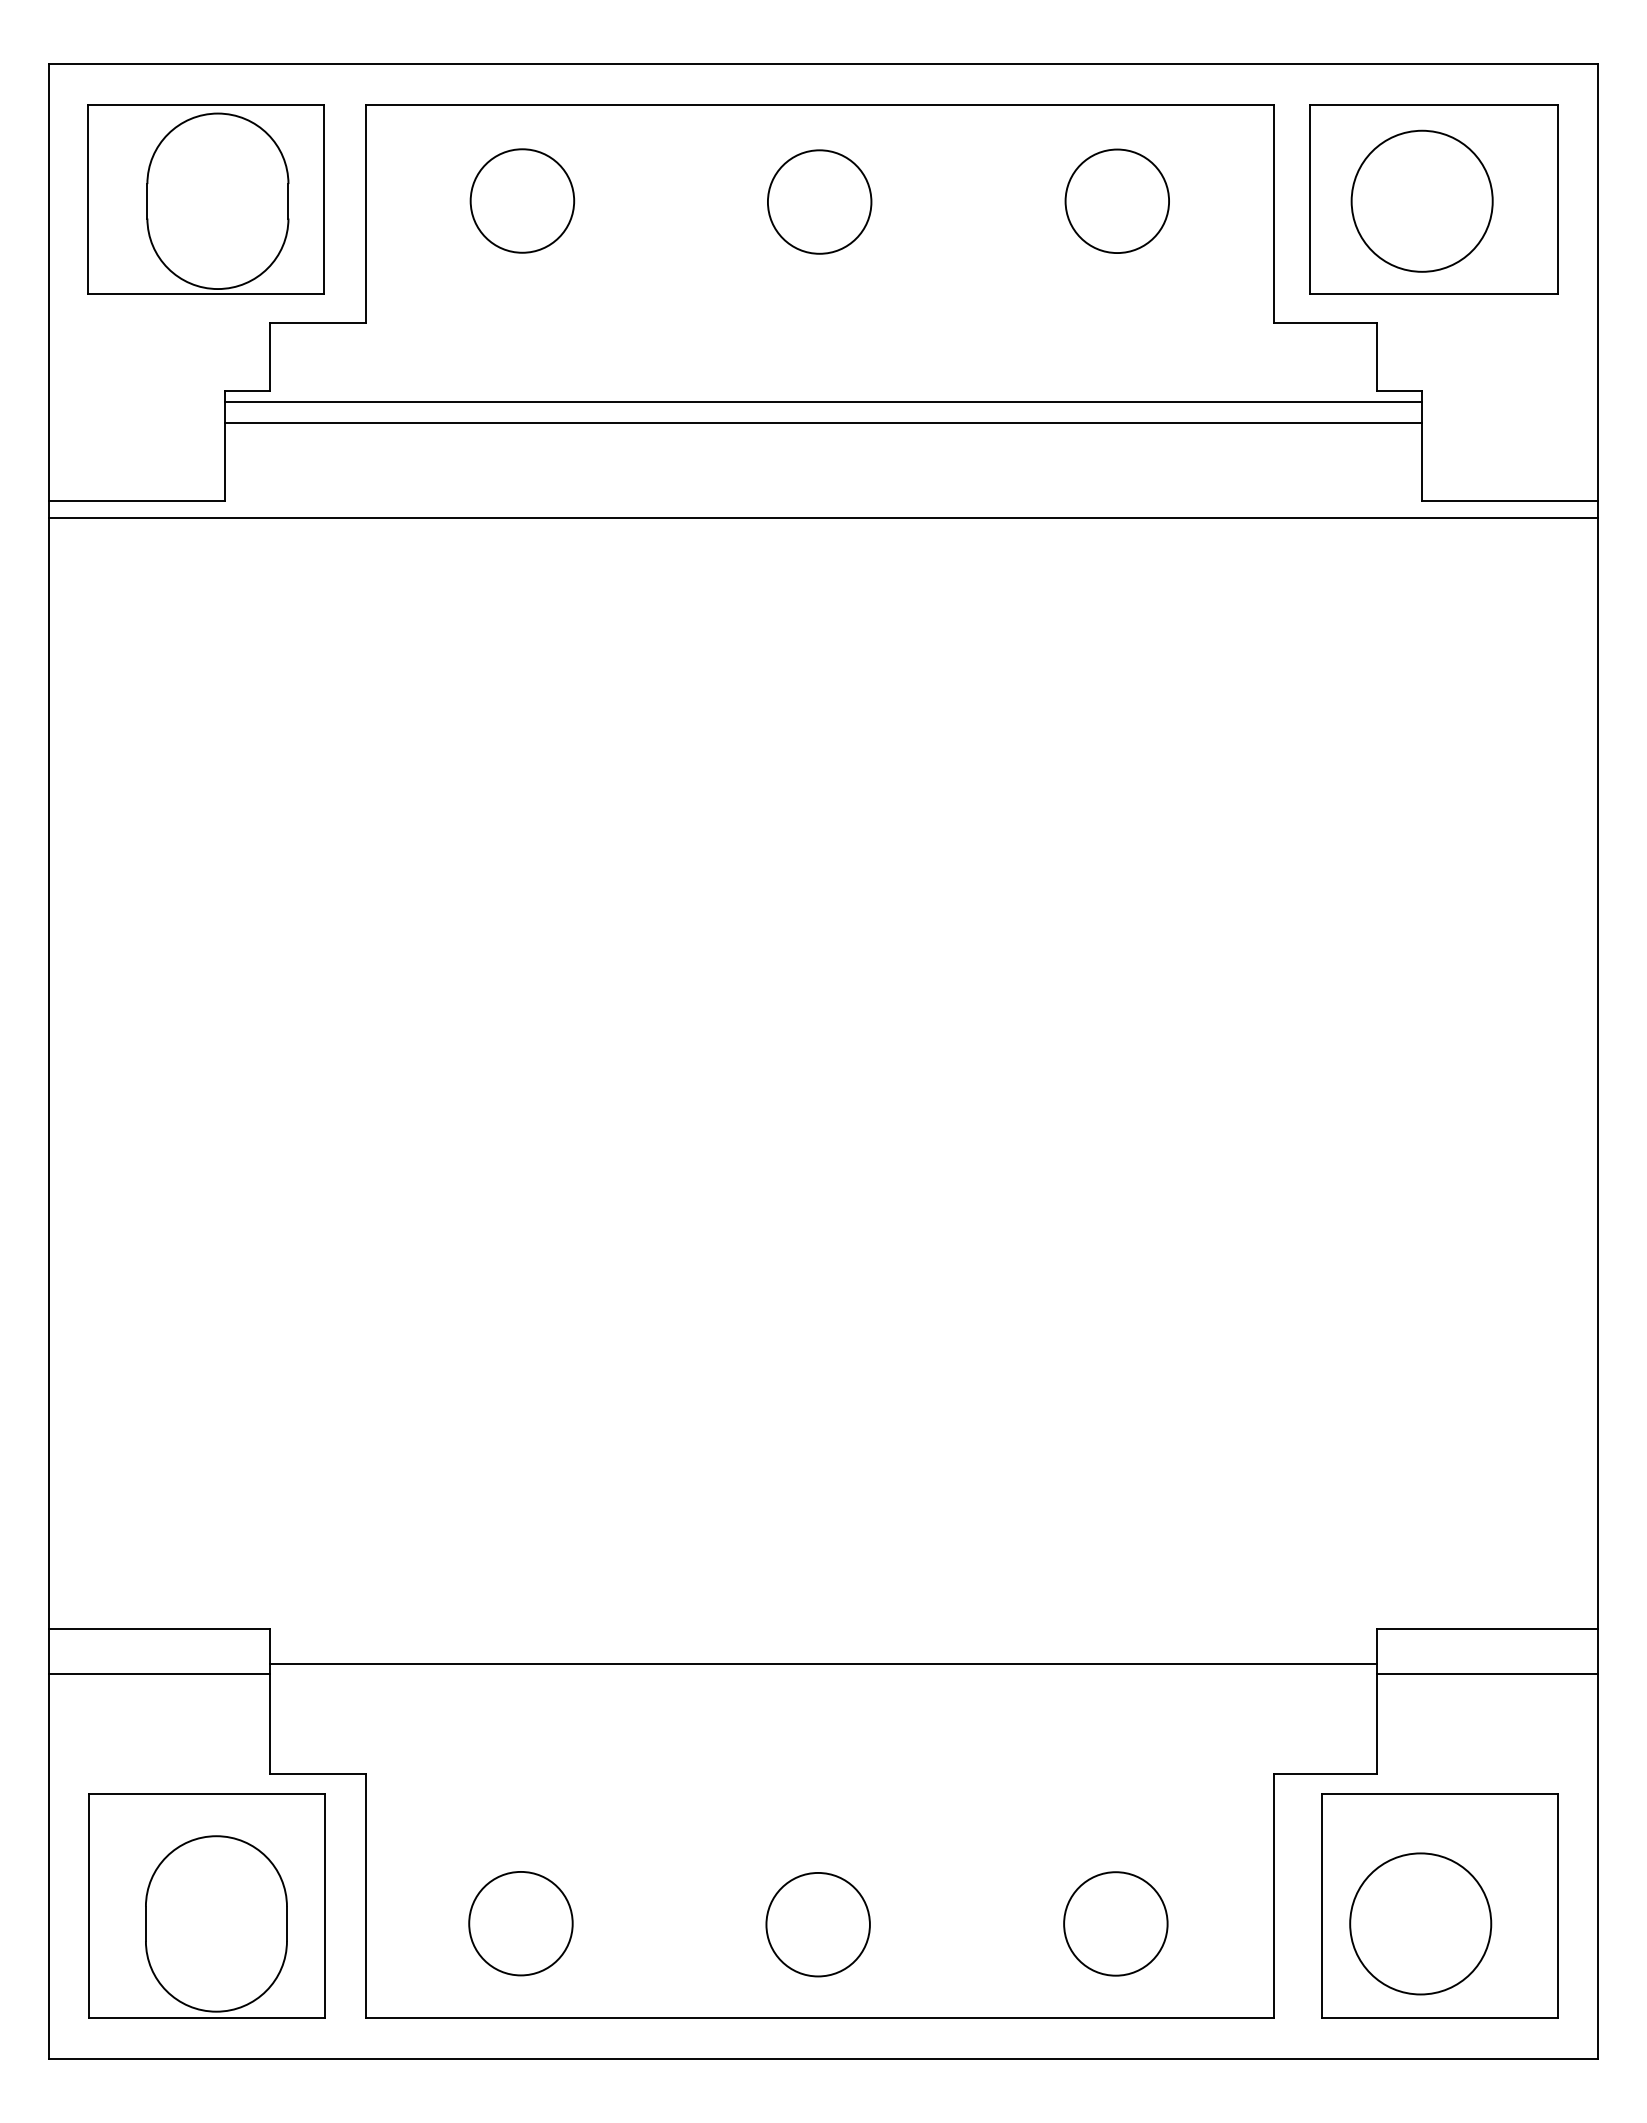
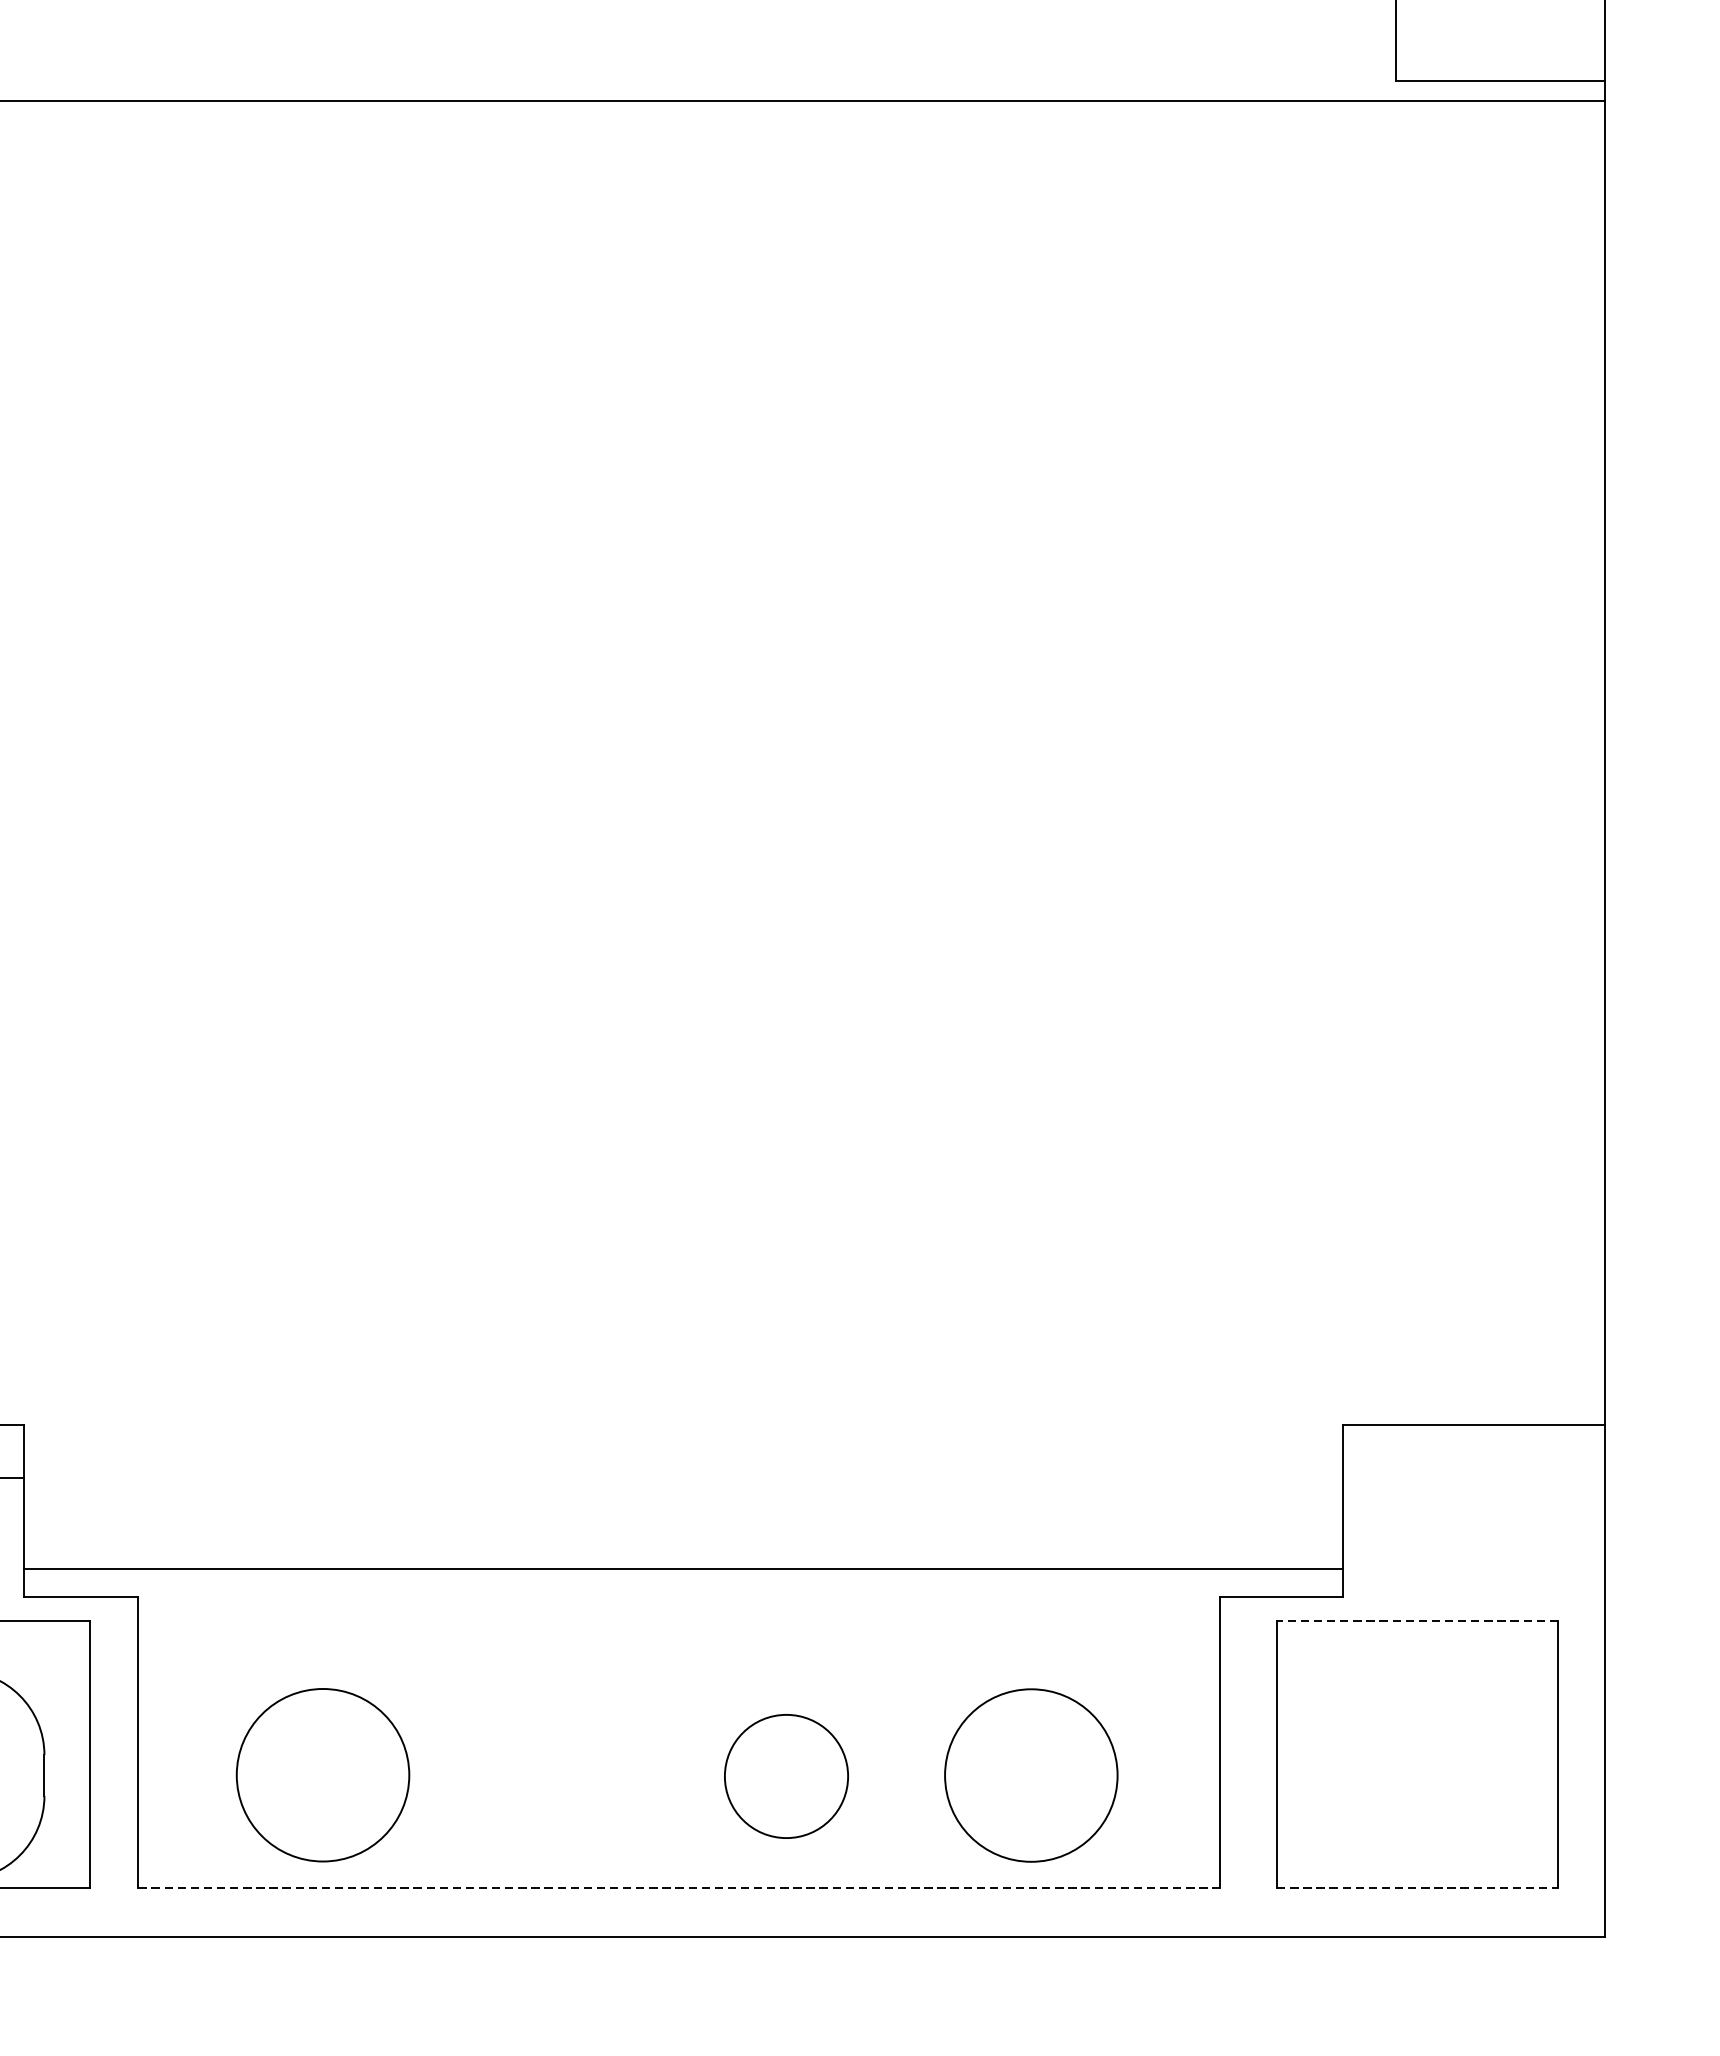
line: (823, 1663) -> (683, 1569), moved
line: (1487, 1673) -> (1473, 1477), removed
line: (1440, 1794) -> (1417, 1621), solid -> dashed
circle: (520, 1923) -> (322, 1775), size x1.4
circle: (1115, 1923) -> (1030, 1775), size x1.4
circle: (1420, 1923) -> (1394, 1775), removed
circle: (817, 1924) -> (785, 1776), moved
line: (820, 2018) -> (679, 1888), solid -> dashed
line: (1440, 2018) -> (1417, 1888), solid -> dashed

